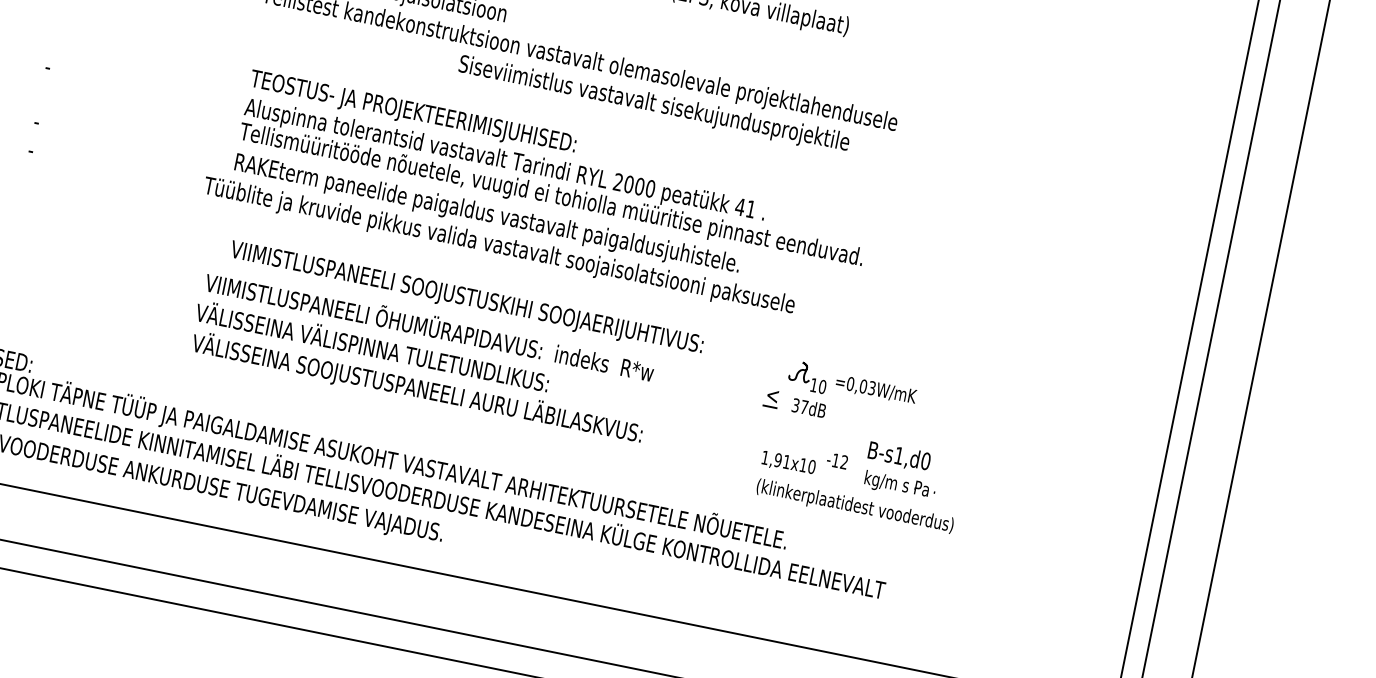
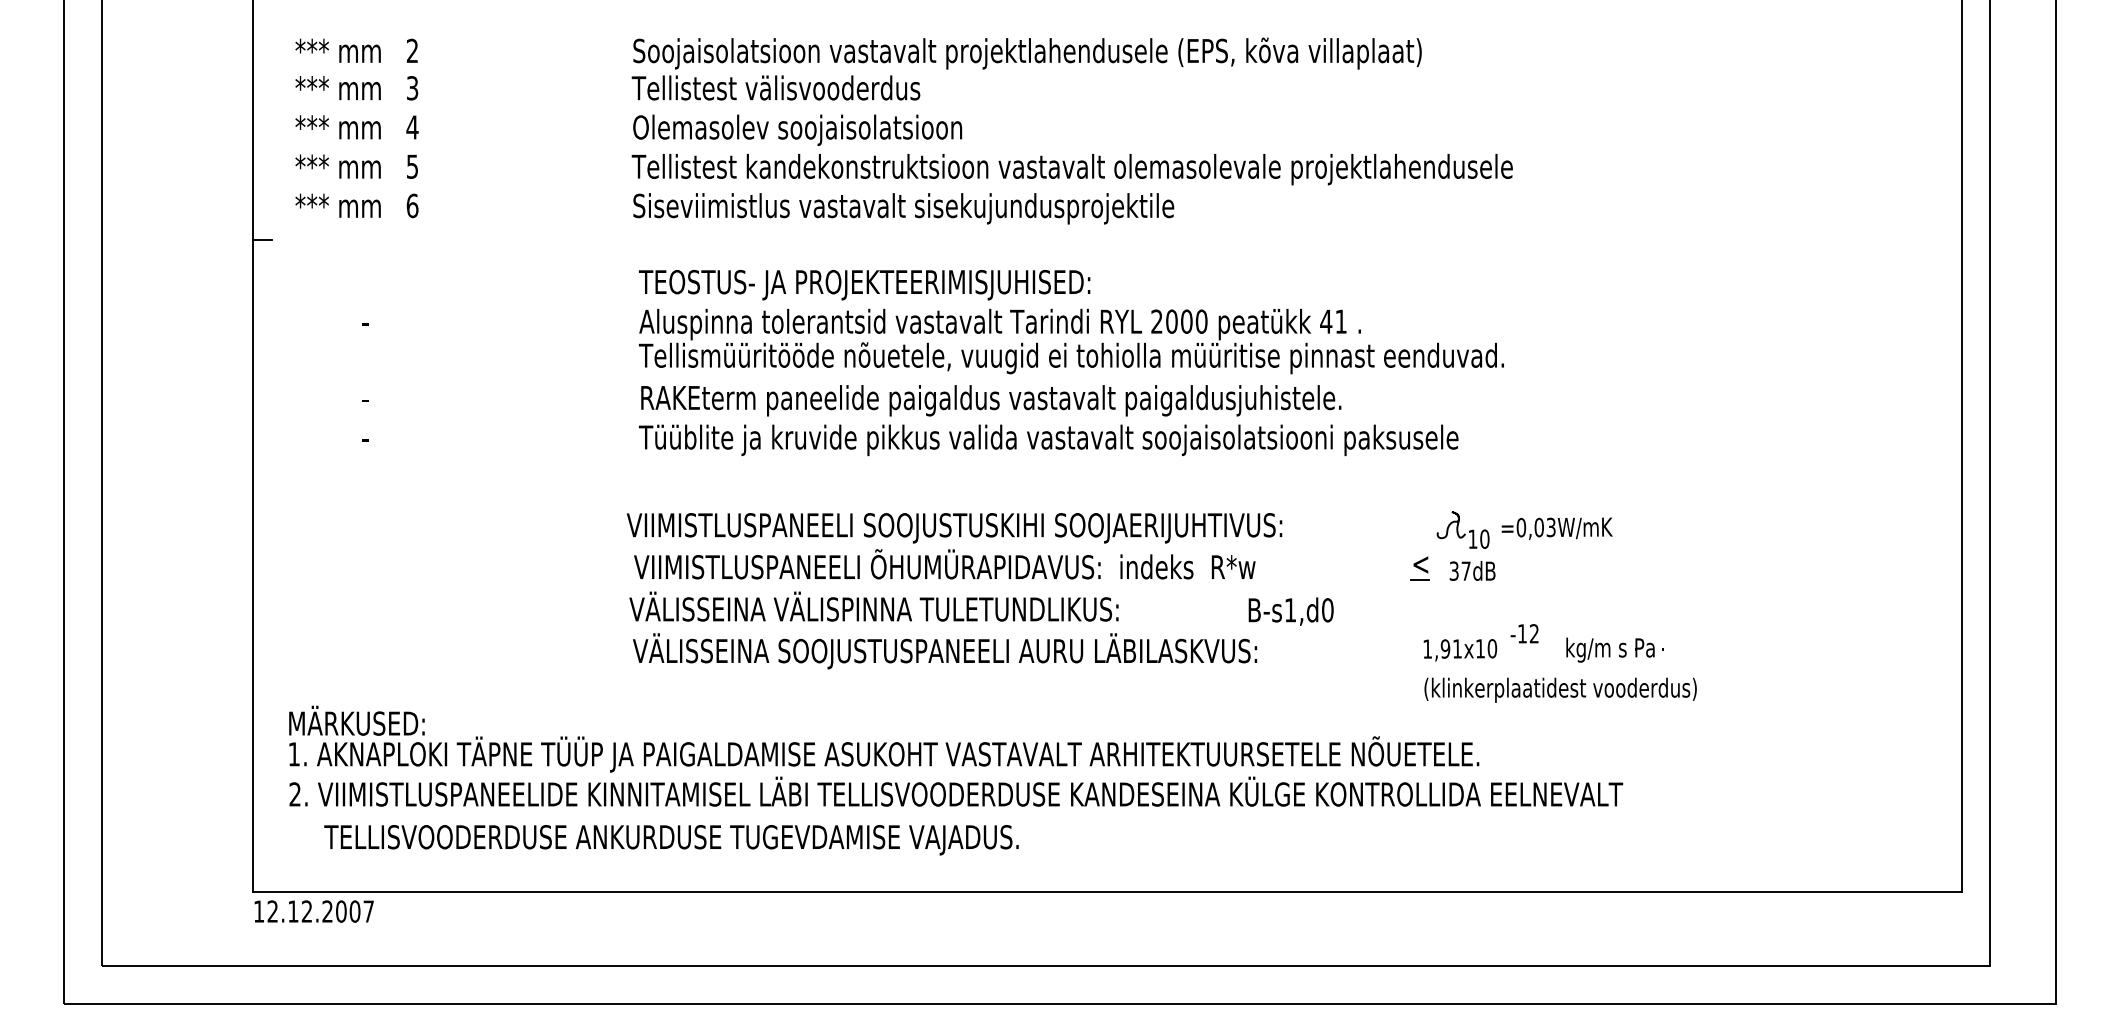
text: (654, 104) -> (903, 208), moved
text: (499, 247) -> (1048, 440), moved
text: (466, 299) -> (954, 528), moved
text: (898, 456) -> (1290, 611), moved

